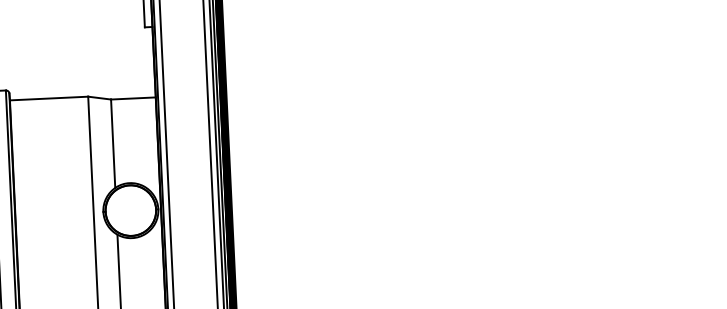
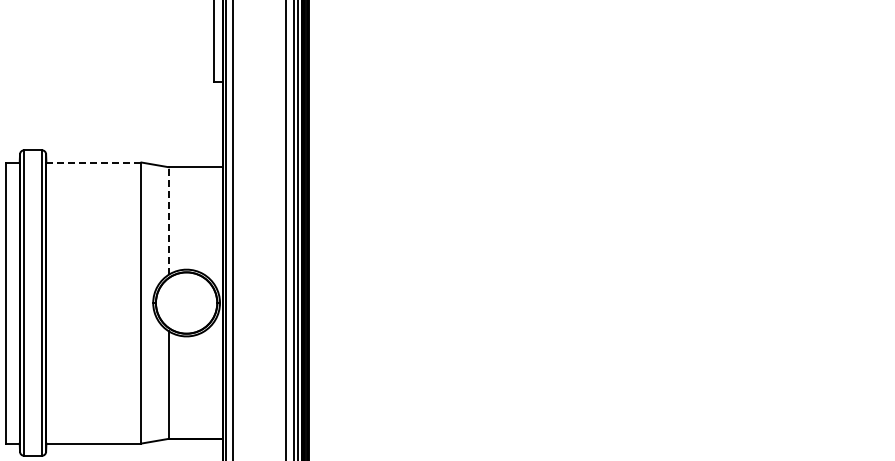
line: (48, 98) -> (93, 162), solid -> dashed
line: (112, 143) -> (168, 220), solid -> dashed

